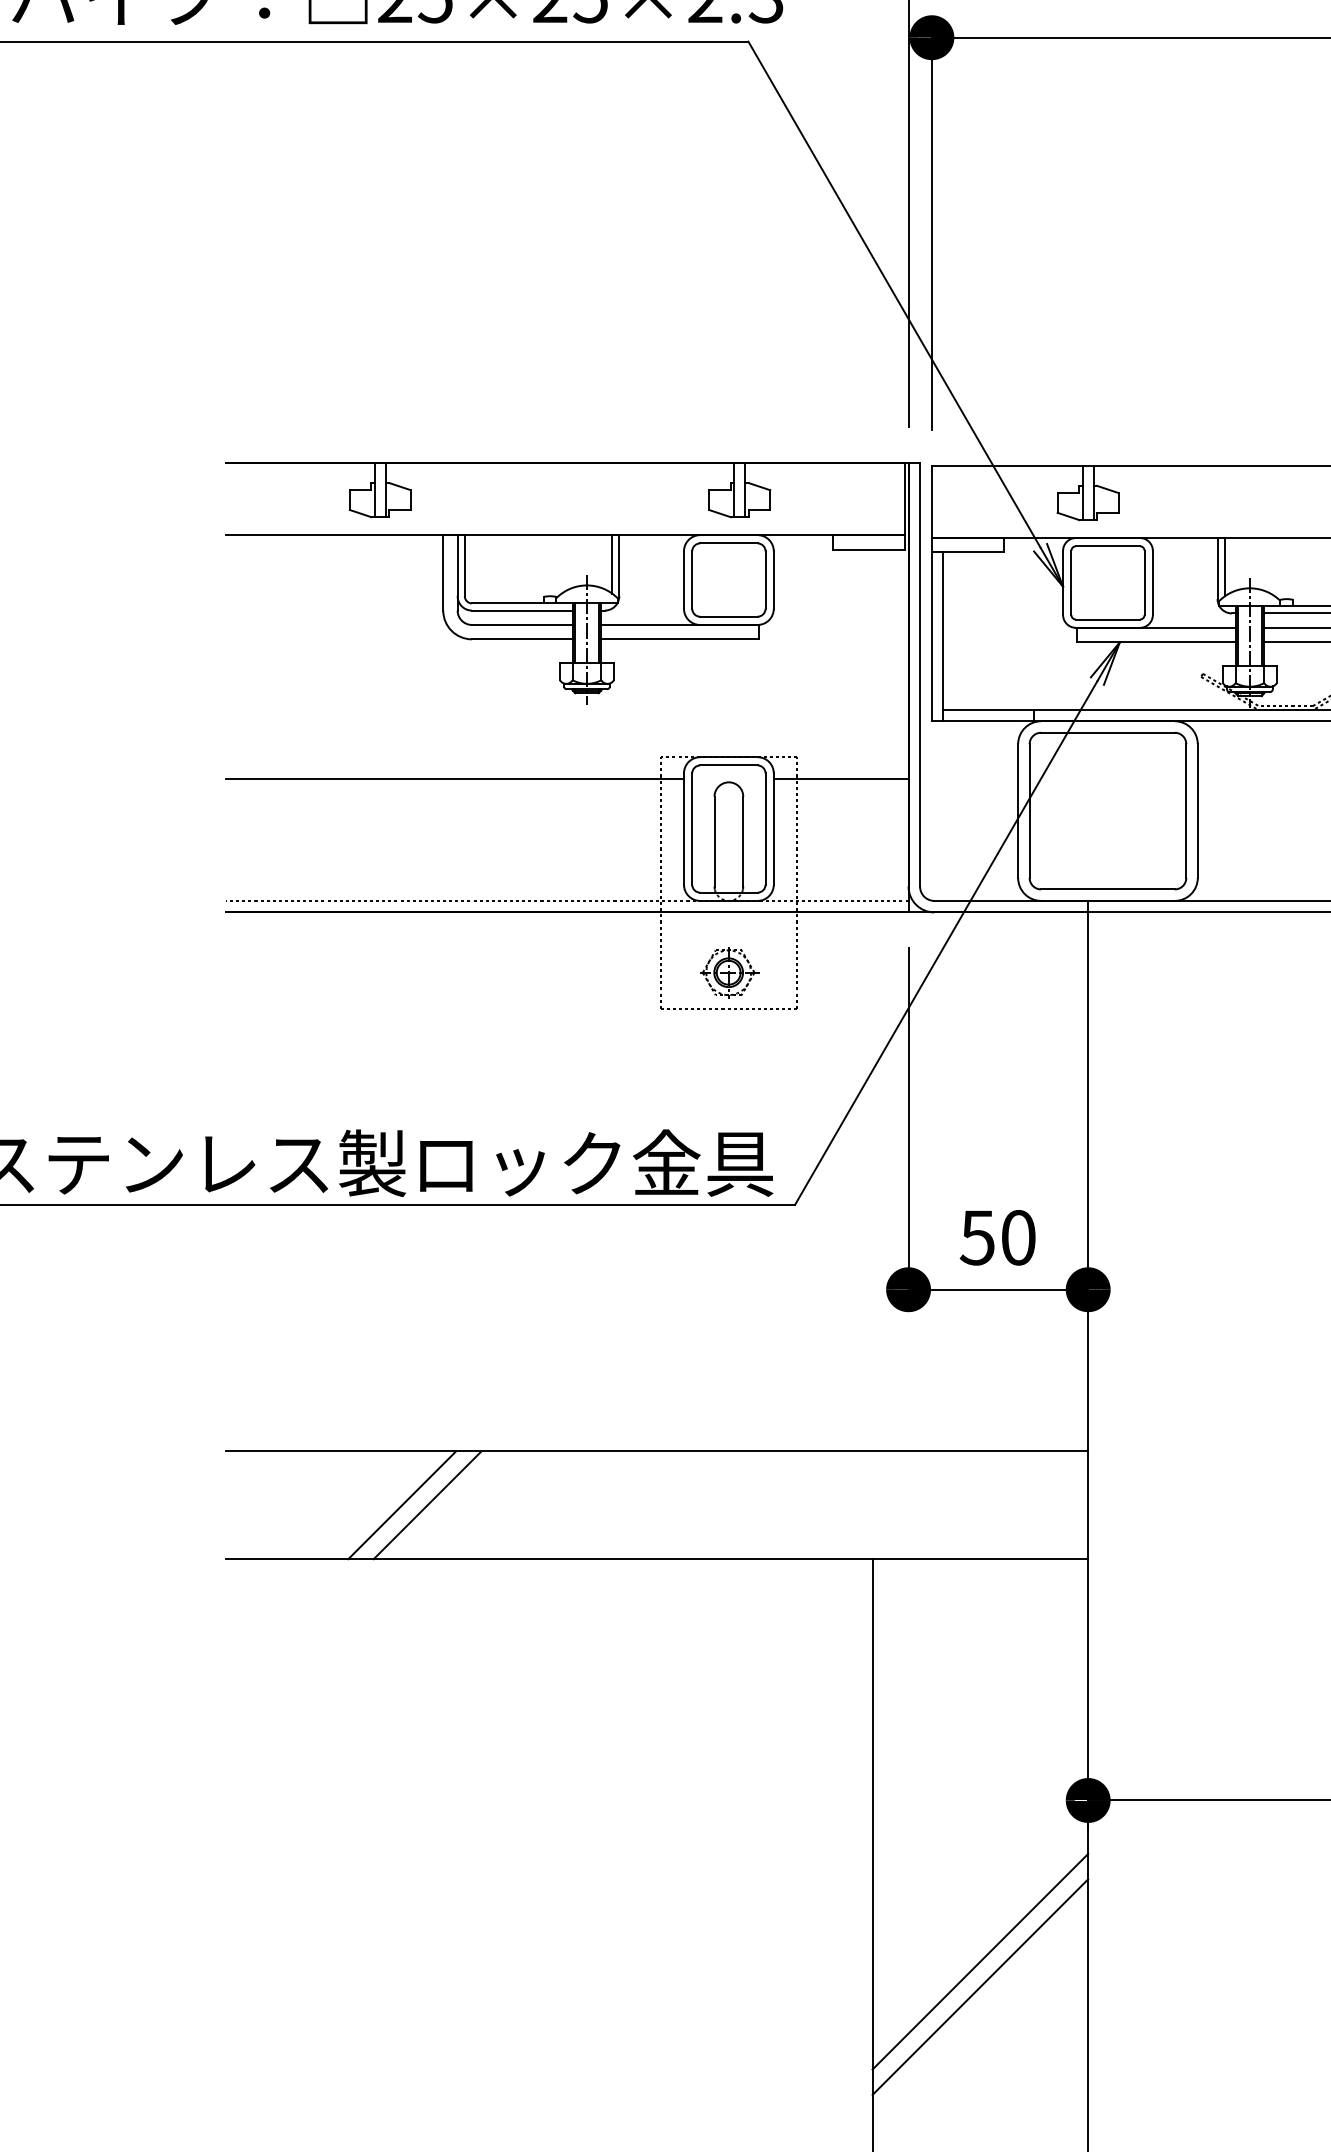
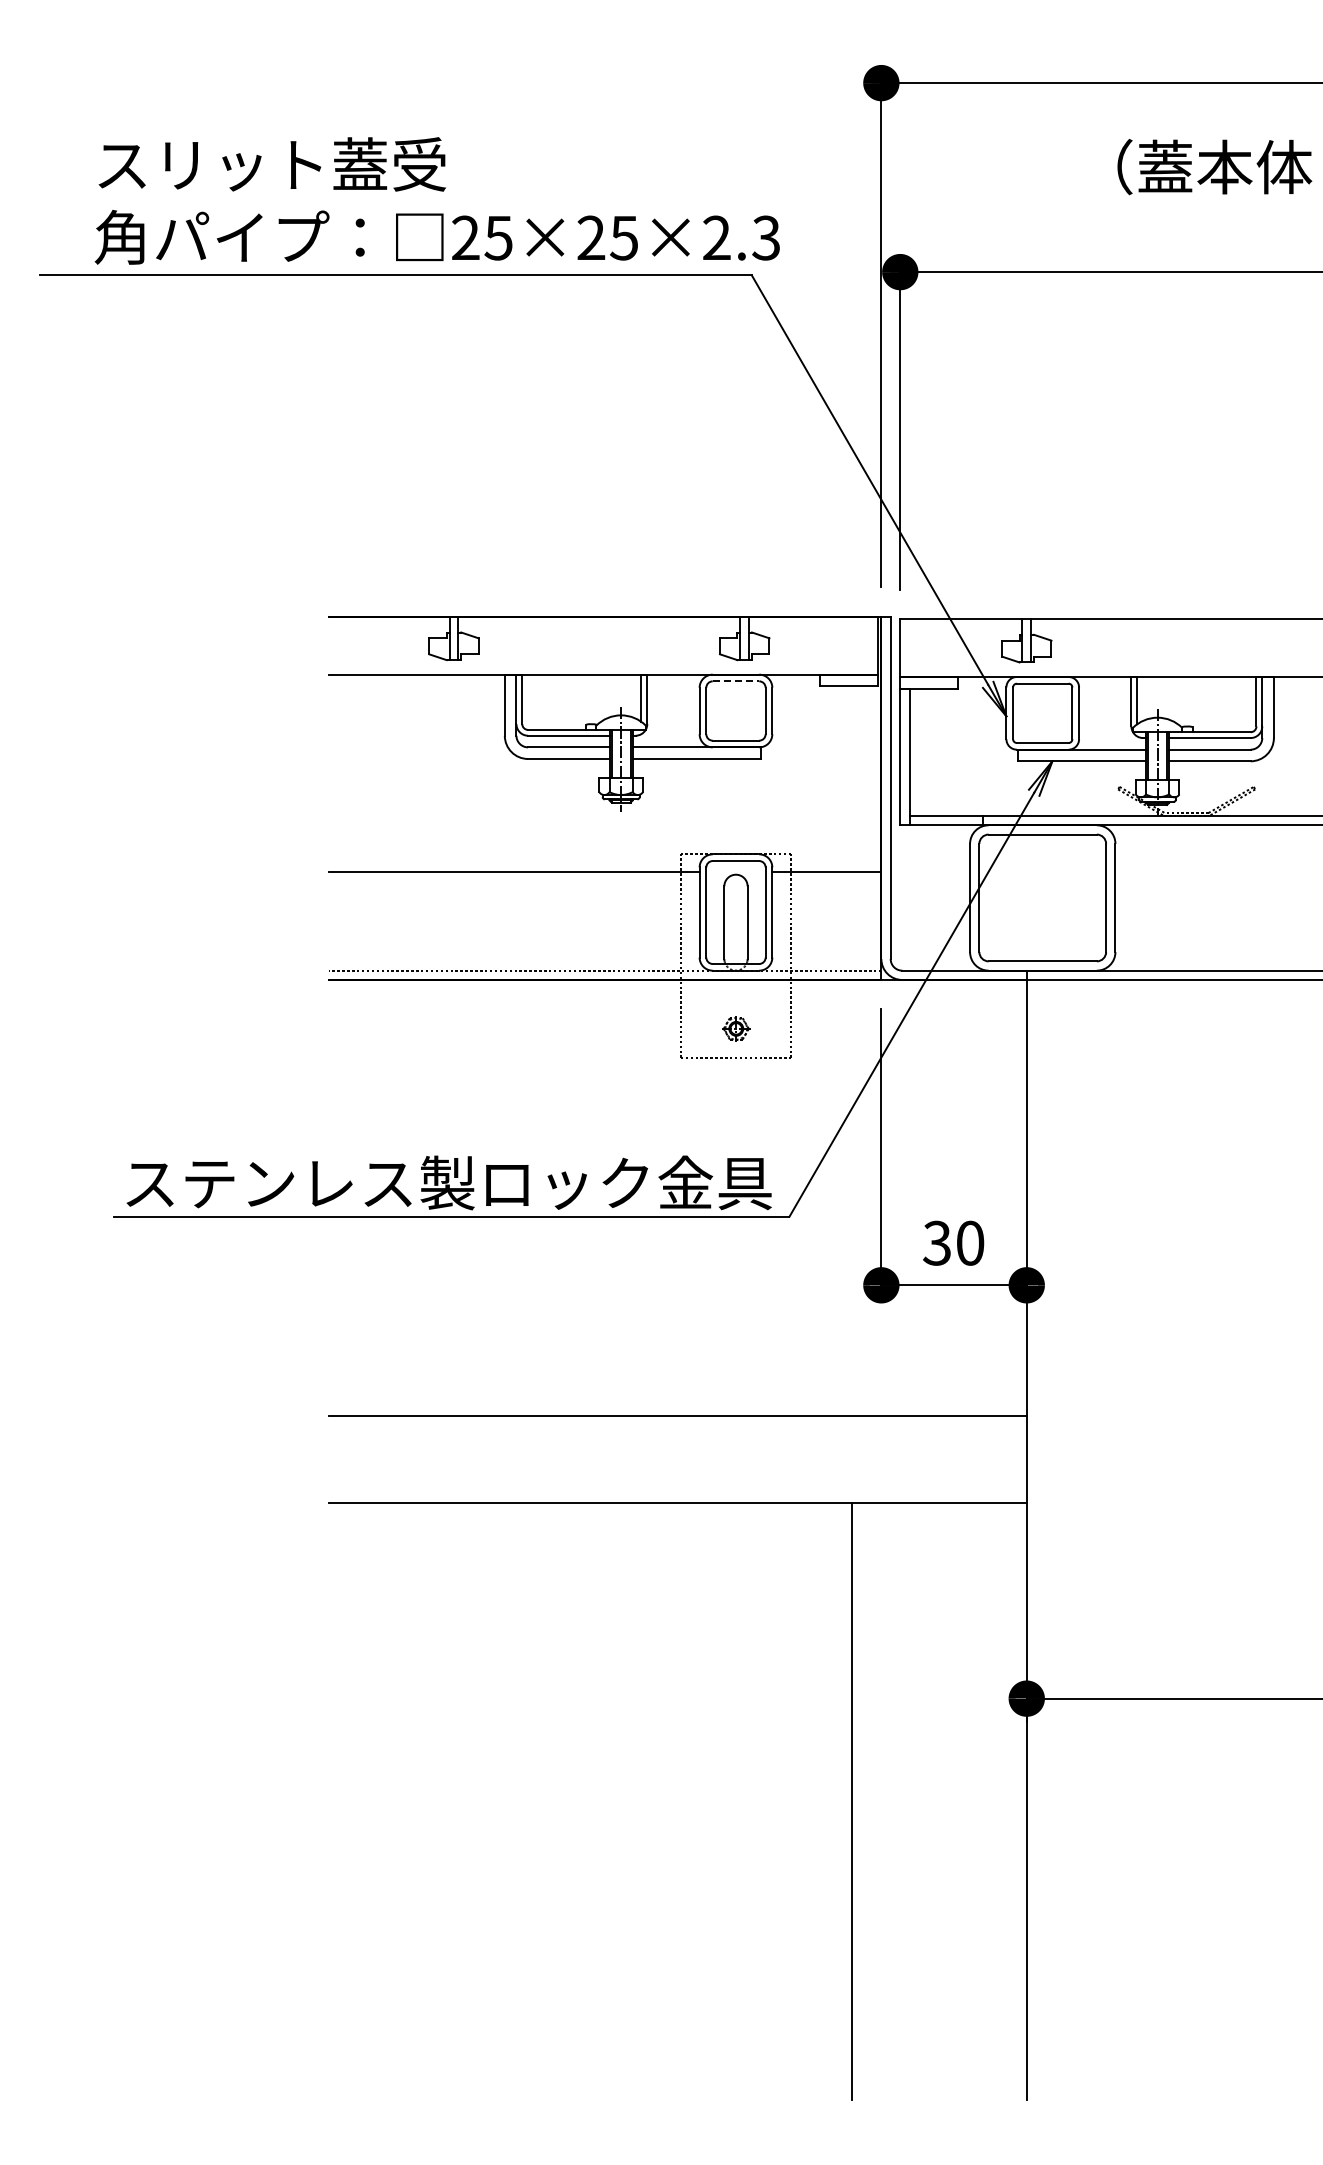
line: (729, 543) -> (736, 681), solid -> dashed
part: (729, 972) -> (736, 1028), size x0.6
text: (976, 1236) -> (936, 1242), 50 -> 30
line: (402, 1504) -> (471, 1459), removed
line: (426, 1504) -> (491, 1459), removed
line: (980, 1960) -> (939, 1828), removed
line: (980, 1986) -> (939, 1849), removed

